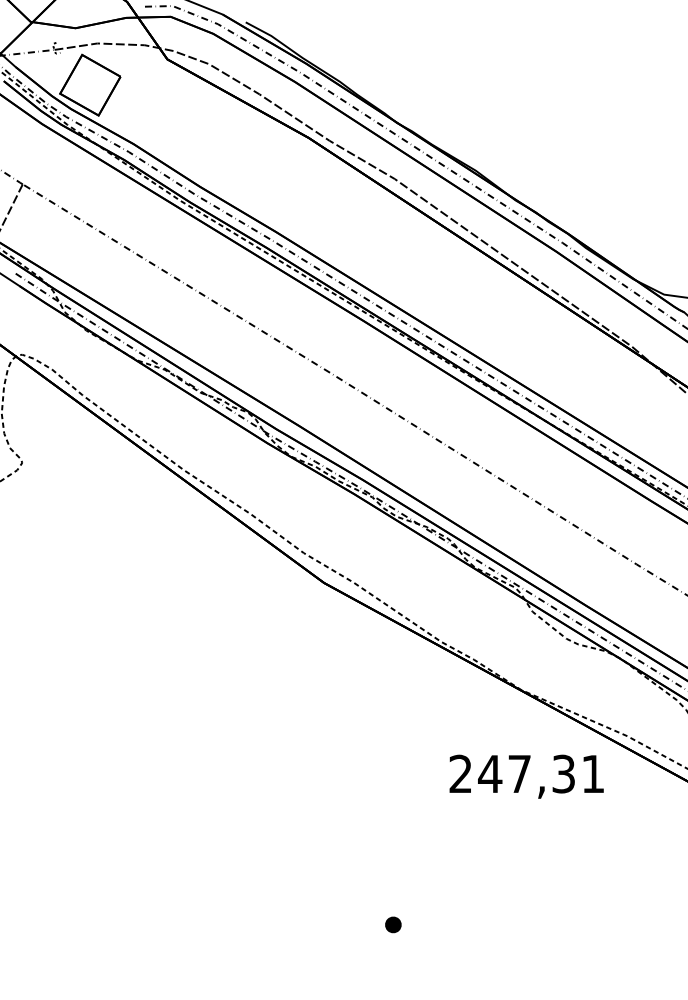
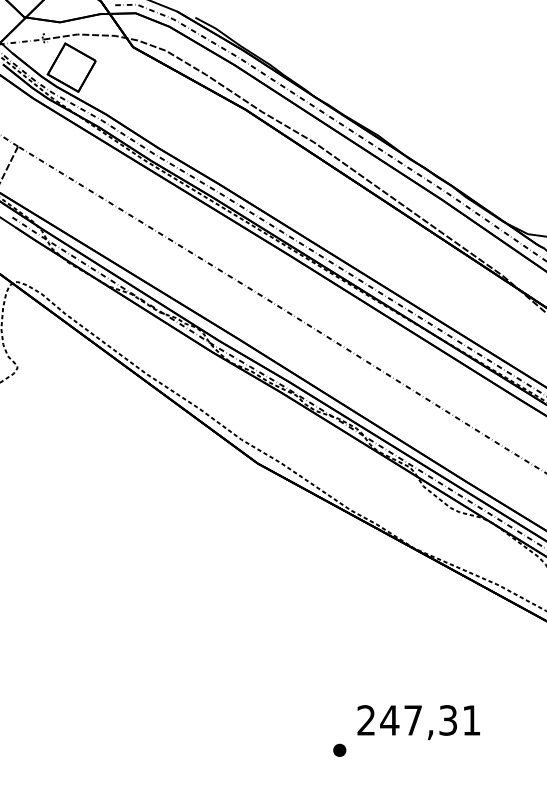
text: (526, 776) -> (418, 722), moved
part: (393, 923) -> (339, 749), moved

